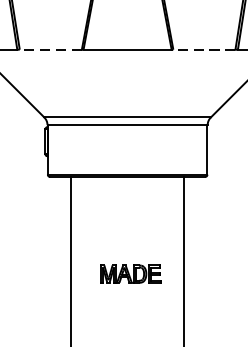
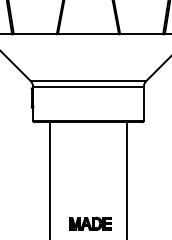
line: (51, 50) -> (35, 34), dashed -> solid
line: (204, 50) -> (141, 34), dashed -> solid
part: (130, 273) -> (90, 223), moved

